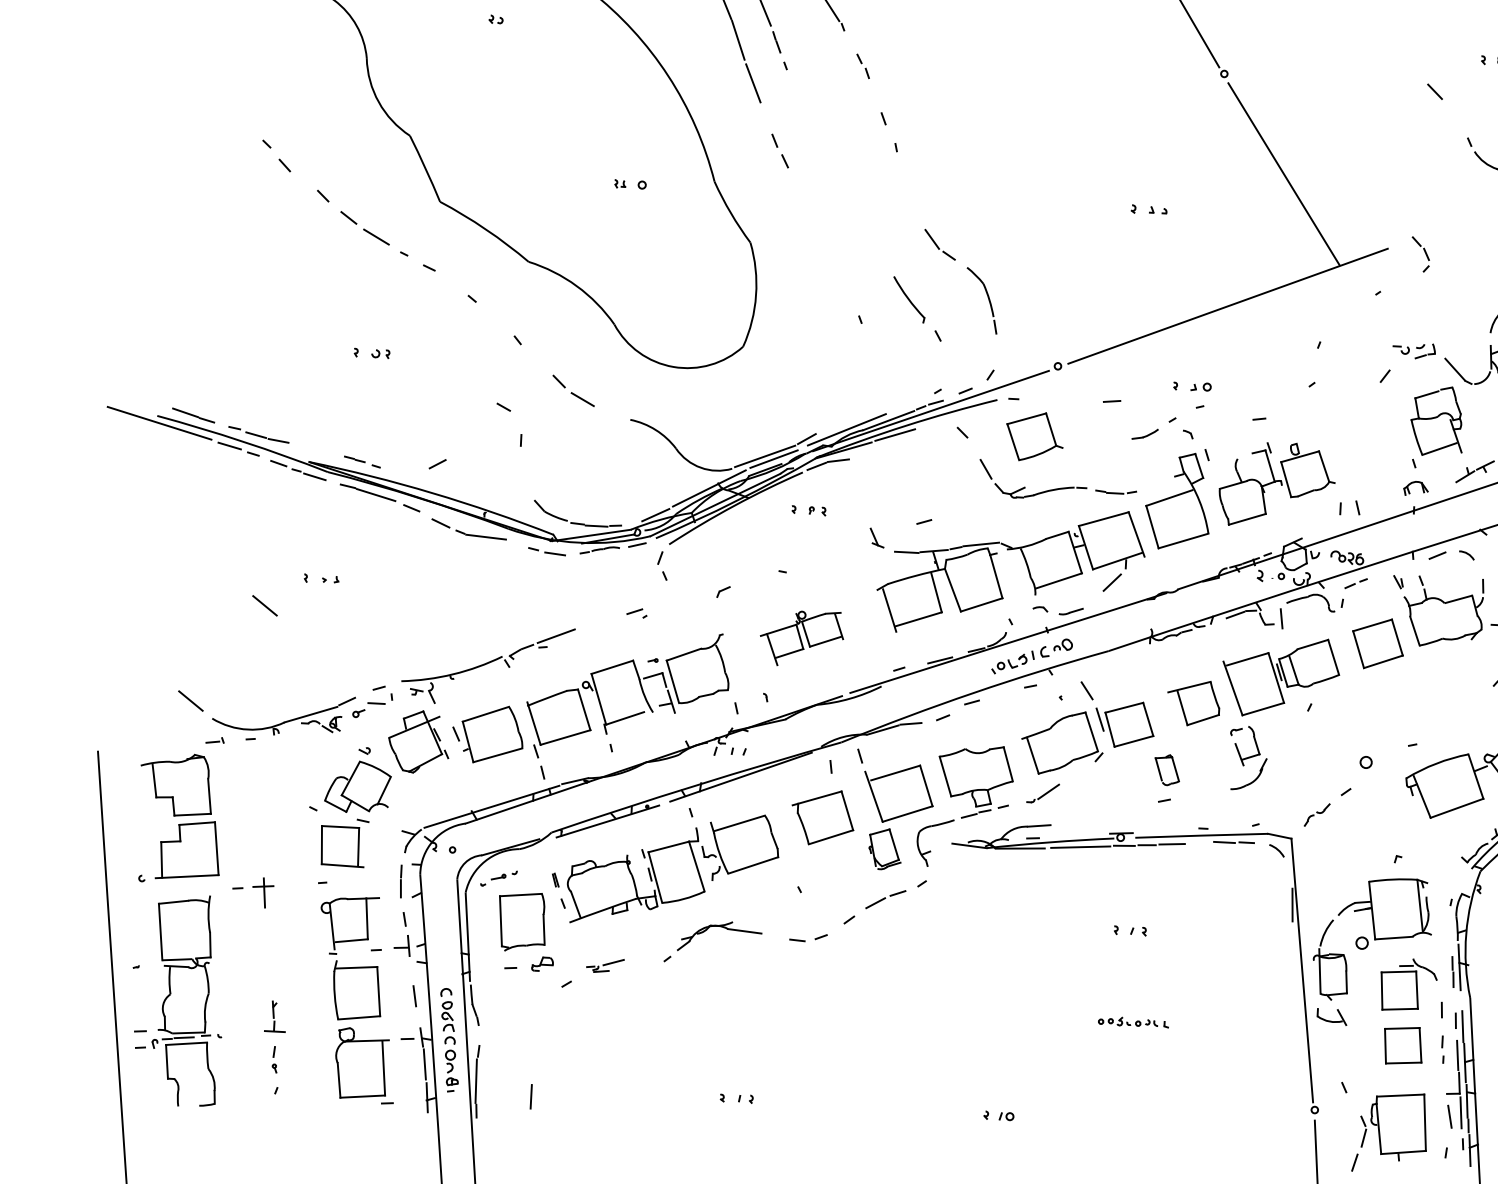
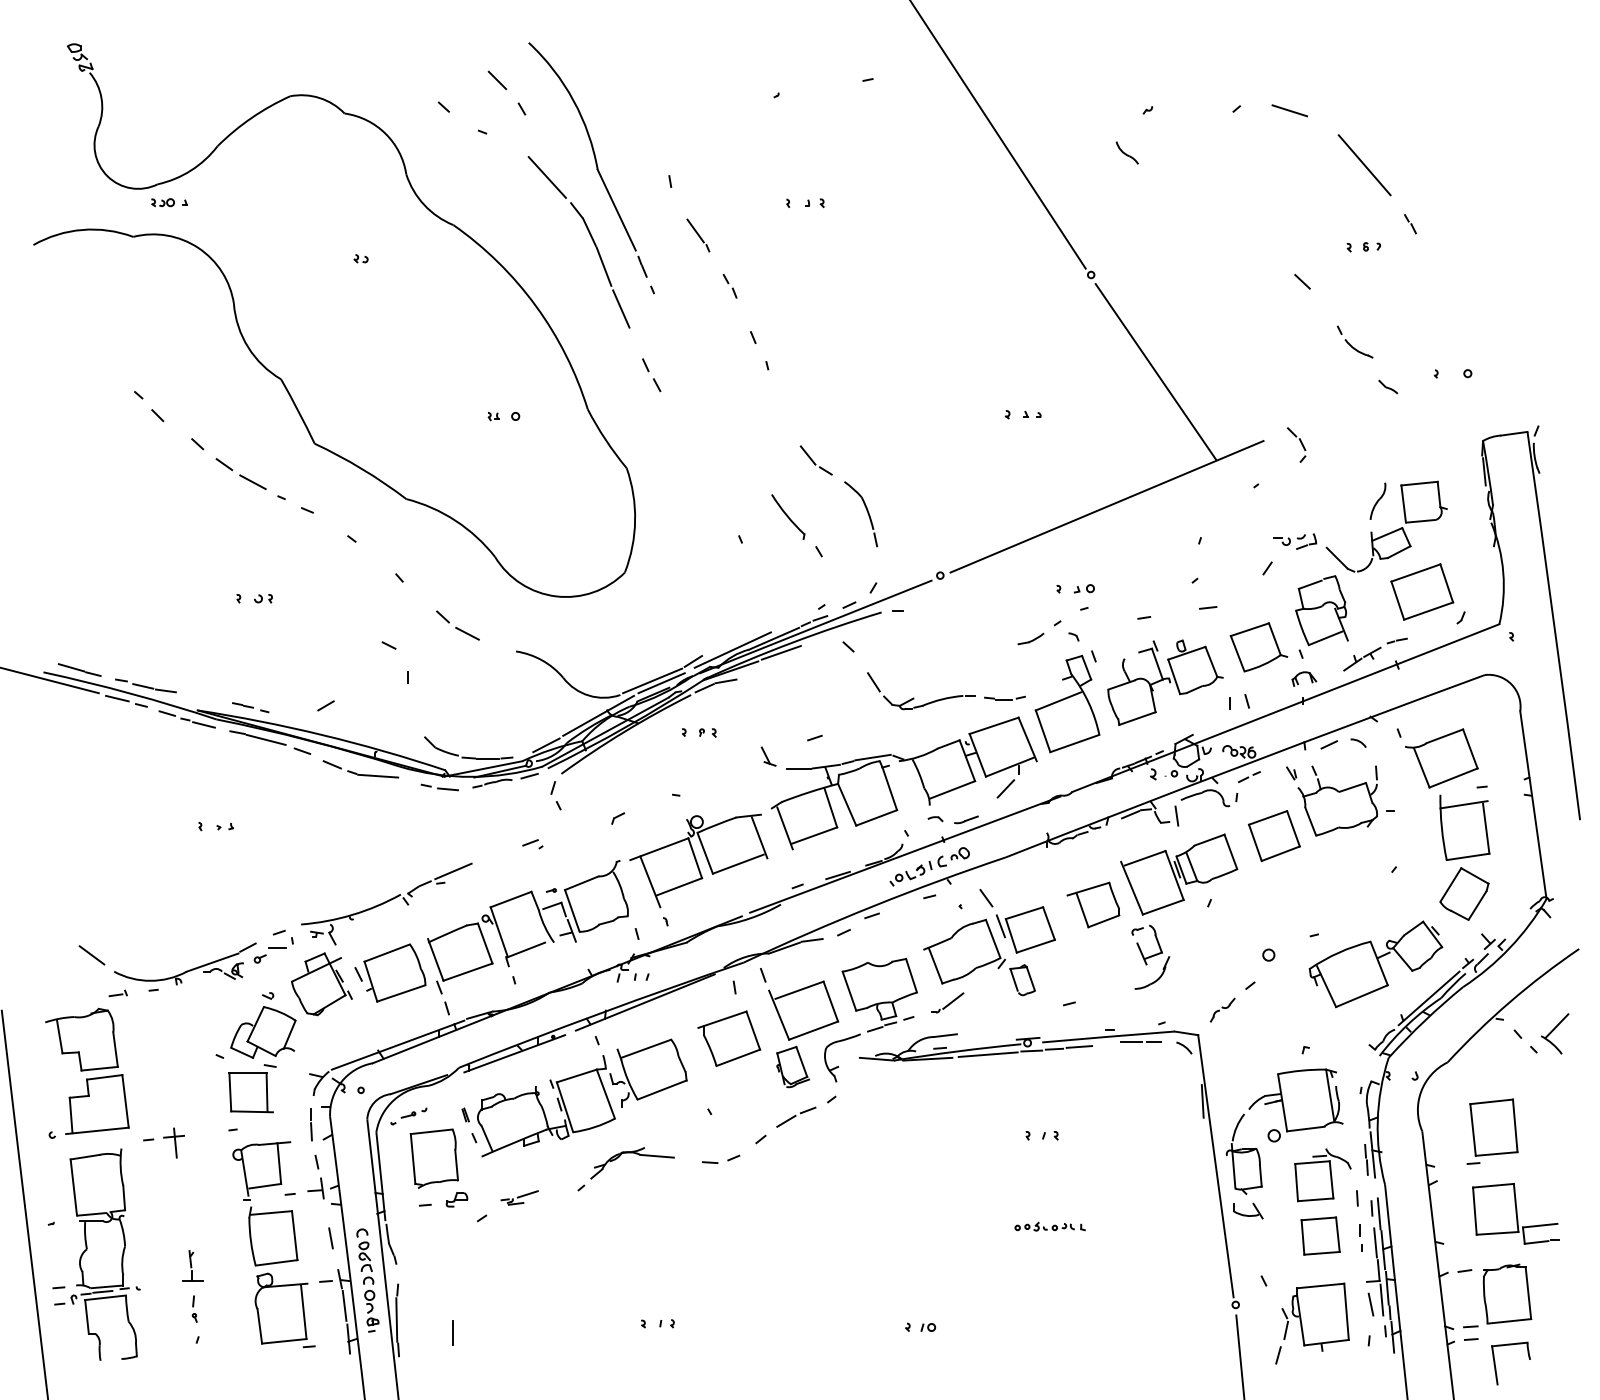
line: (1112, 401) -> (1208, 607), moved
part: (1034, 437) -> (1258, 647), moved
line: (264, 605) -> (160, 856), removed
part: (801, 638) -> (698, 860), size x1.67
part: (1167, 770) -> (1022, 980), moved

